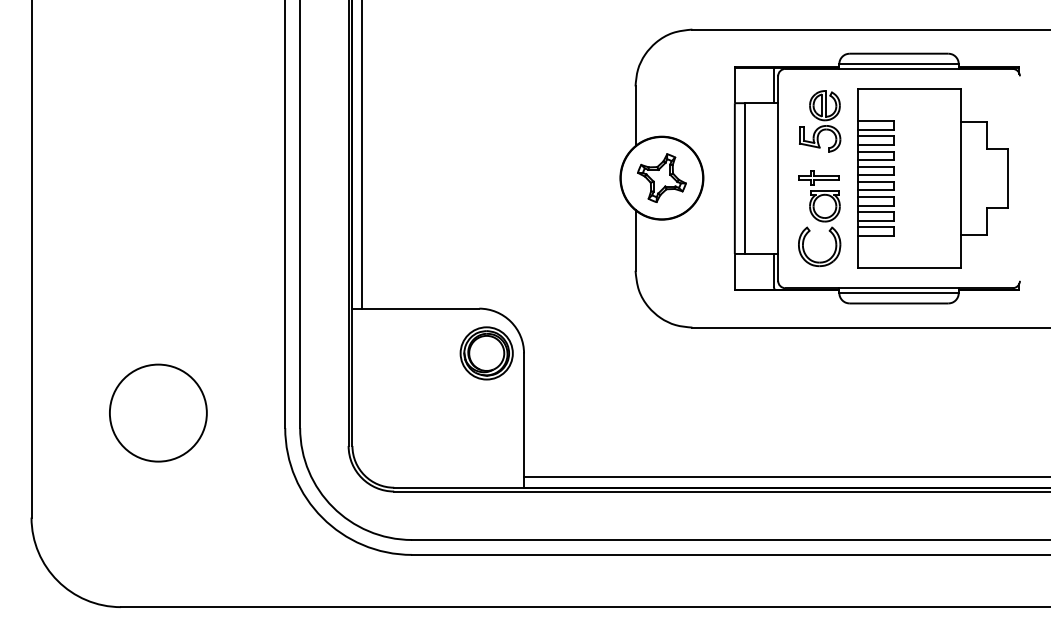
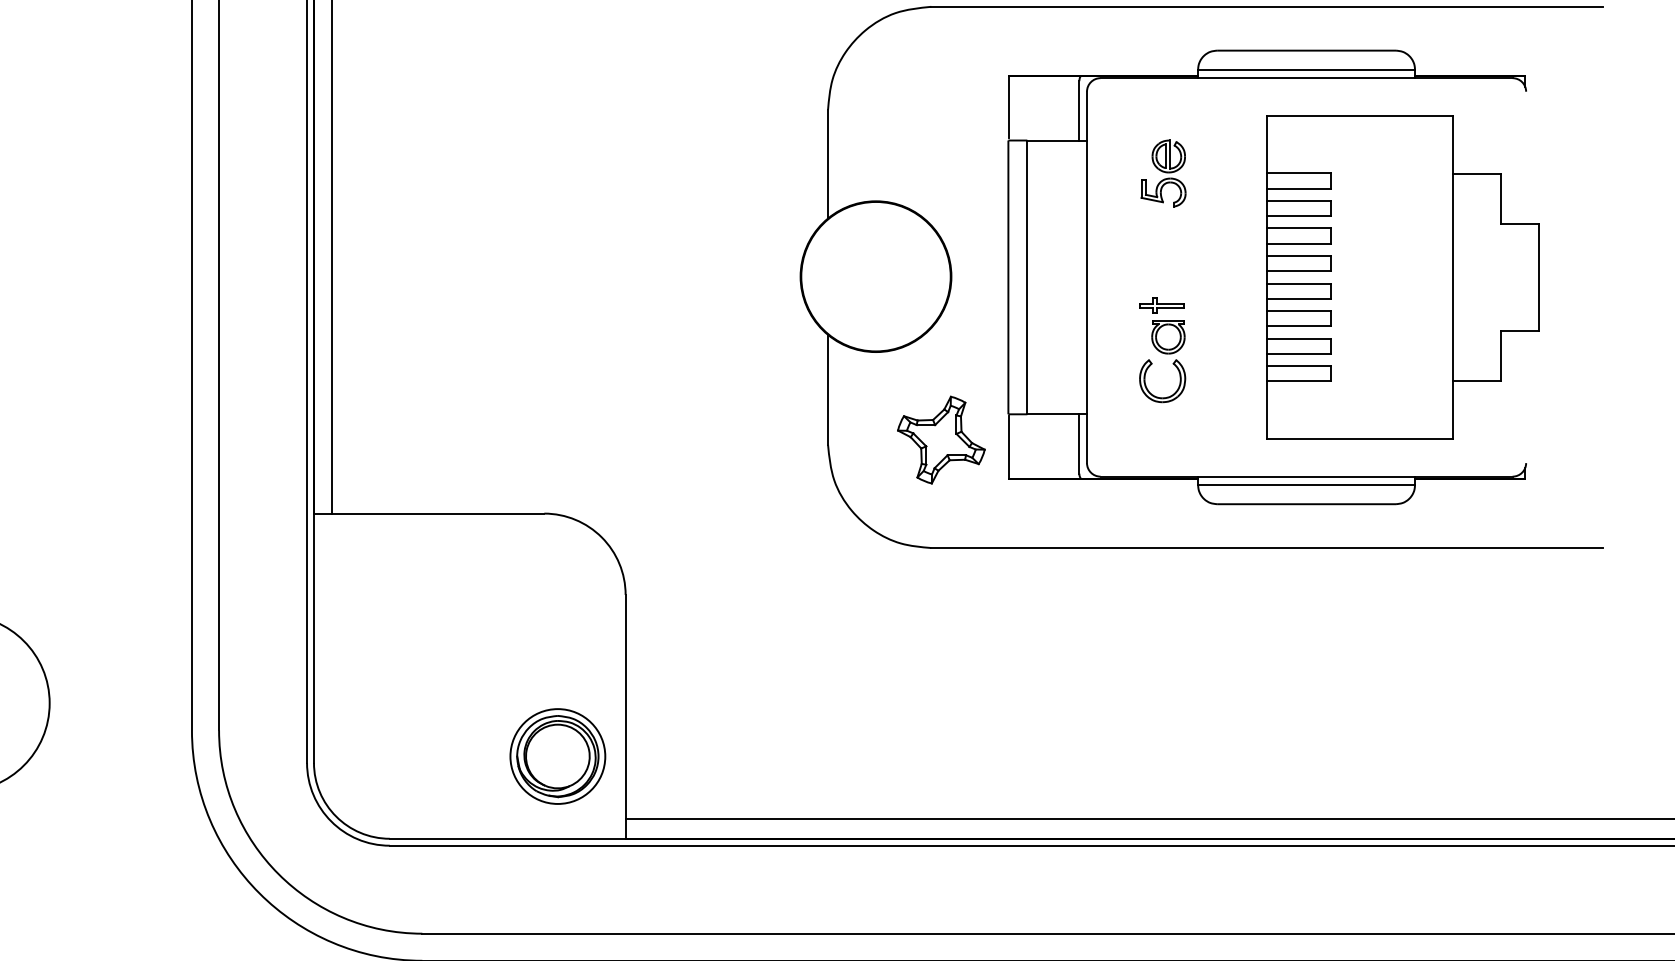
part: (820, 121) -> (1163, 173), size x0.6
part: (661, 177) -> (940, 438), moved
part: (932, 178) -> (1401, 277), moved
part: (819, 218) -> (1162, 349), size x0.6
part: (486, 353) -> (557, 756), moved

